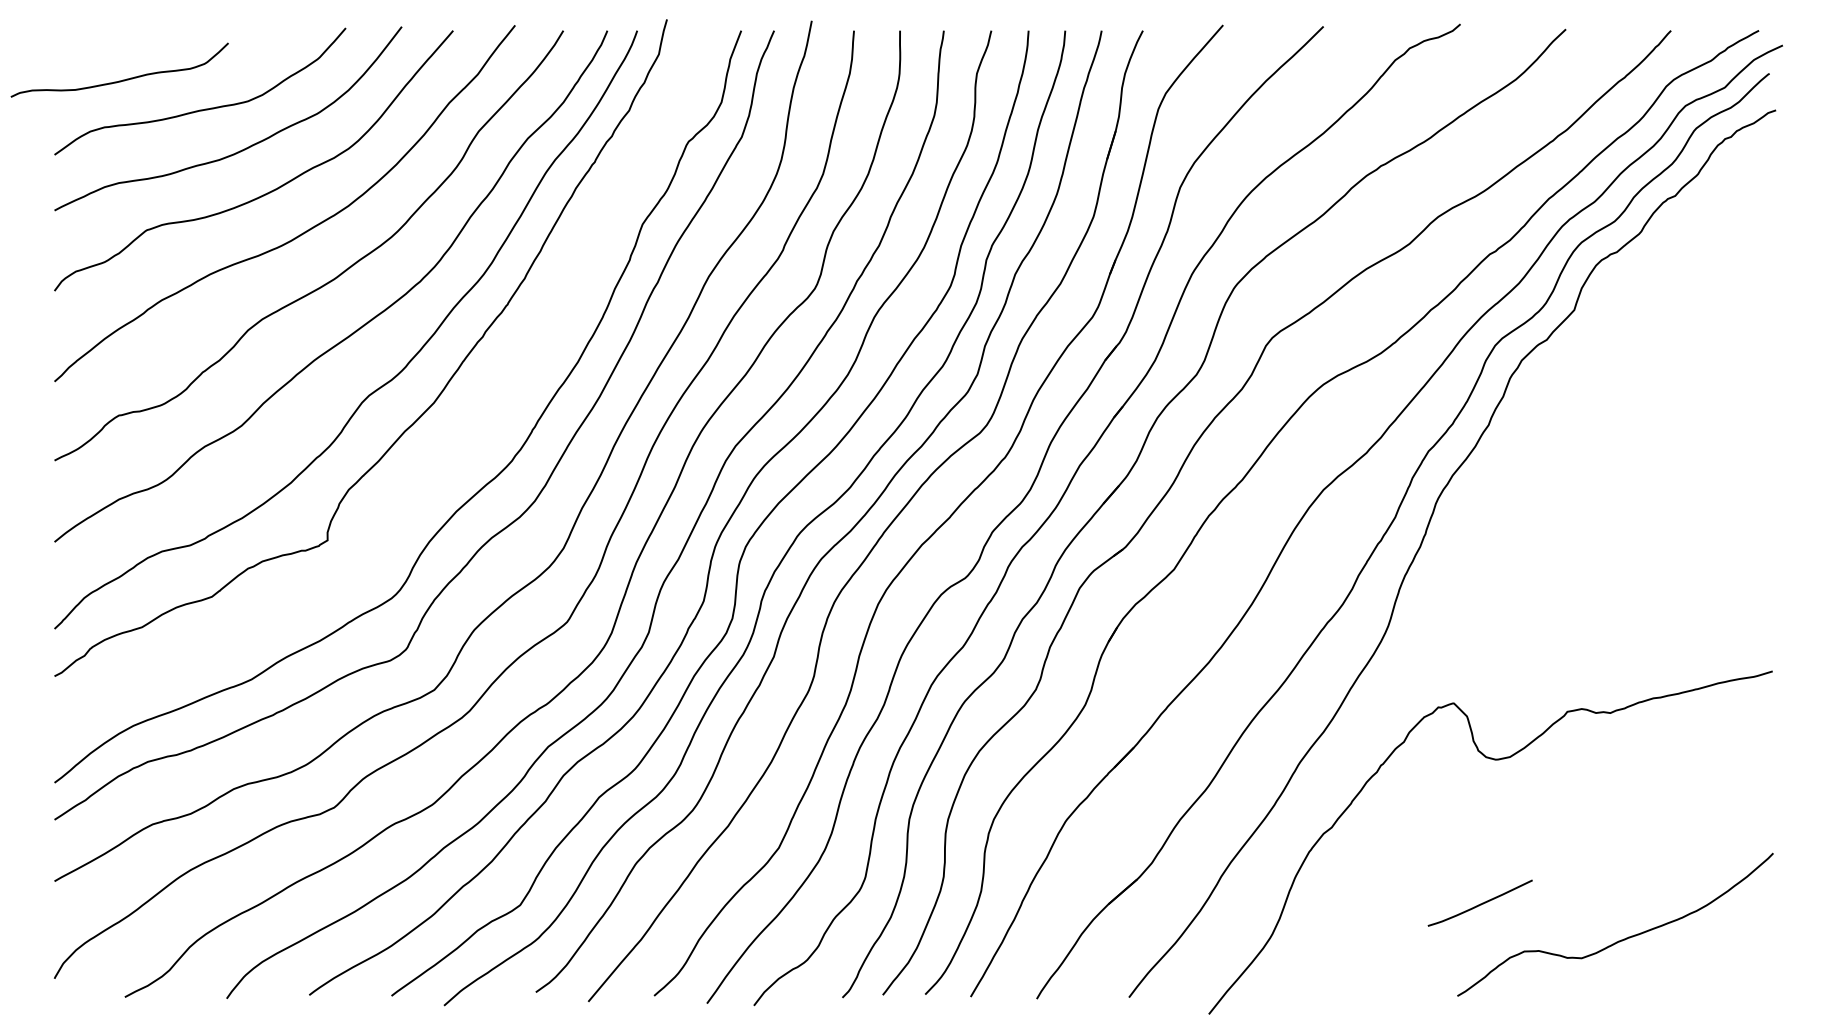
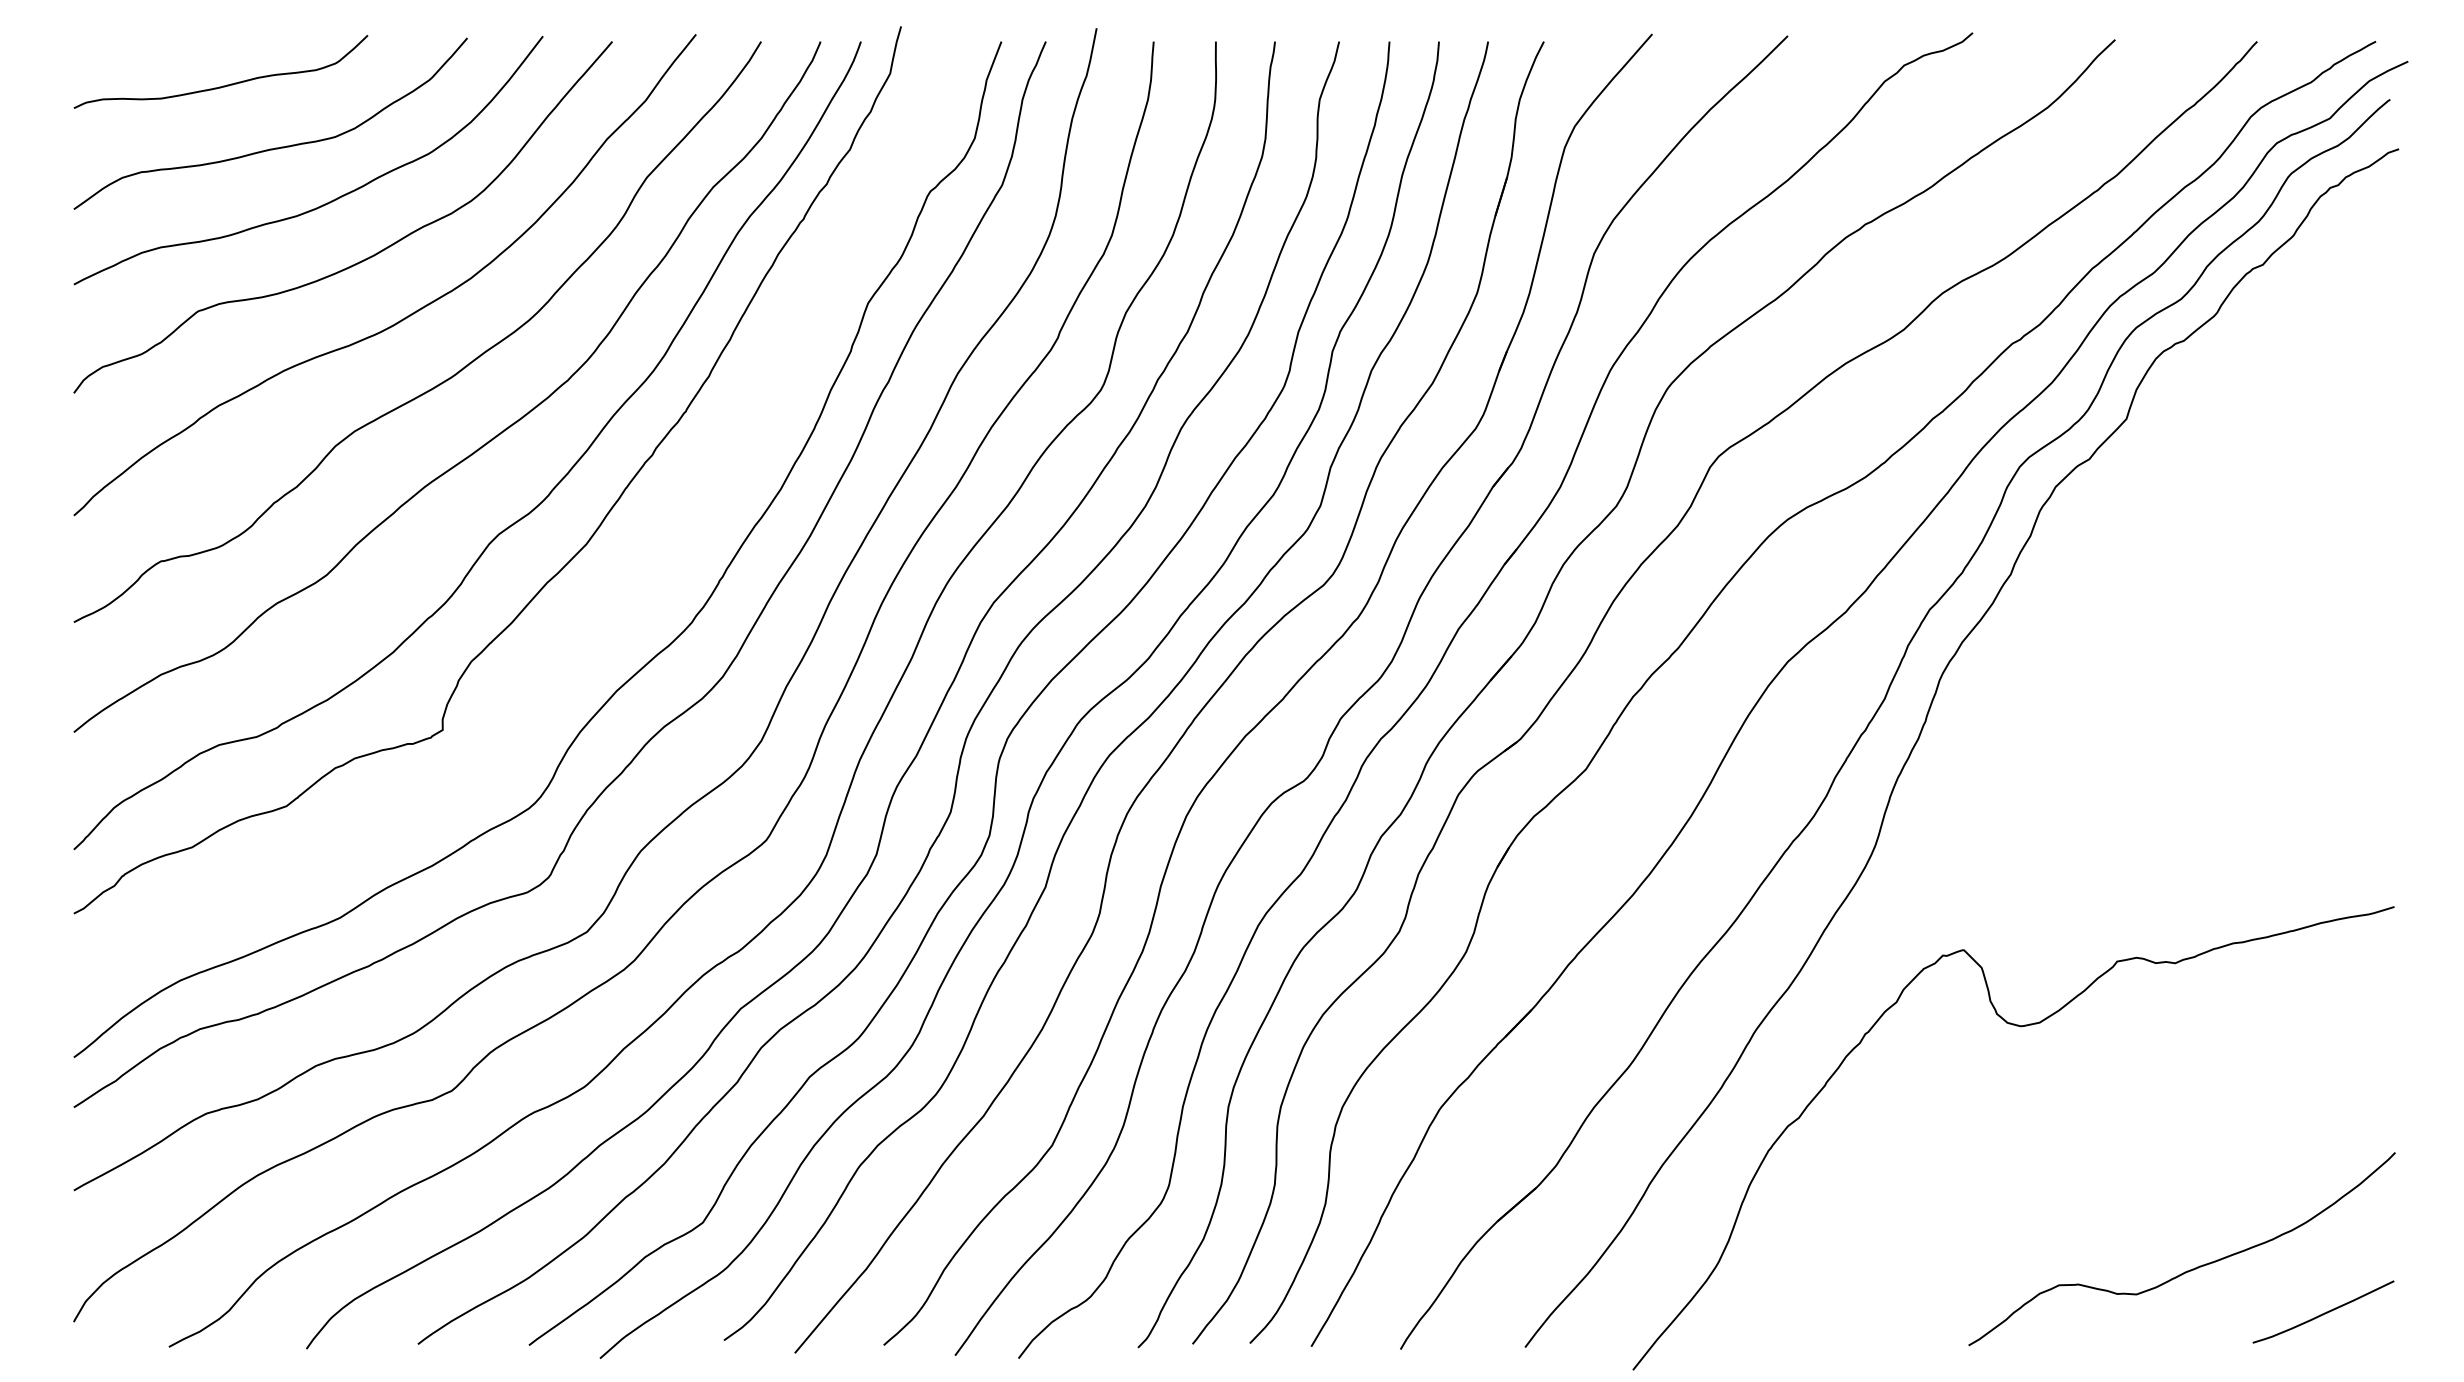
curve: (121, 80) -> (223, 85), moved
curve: (1480, 903) -> (2324, 1312), moved

